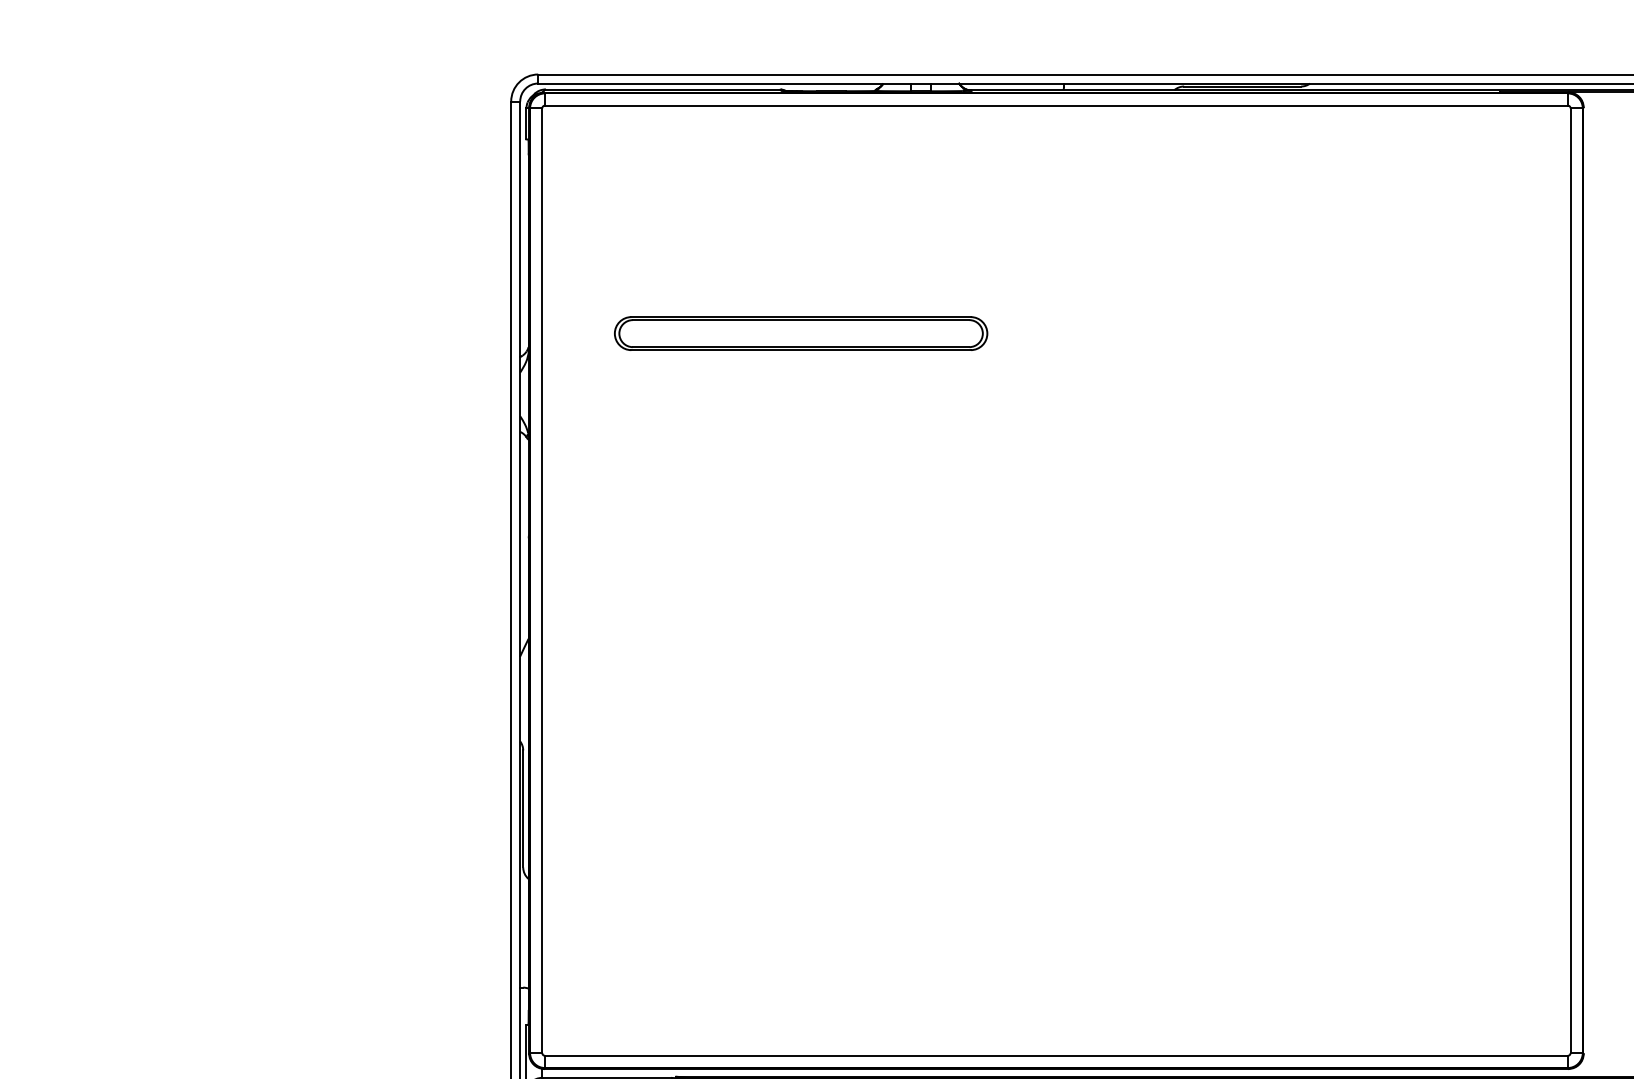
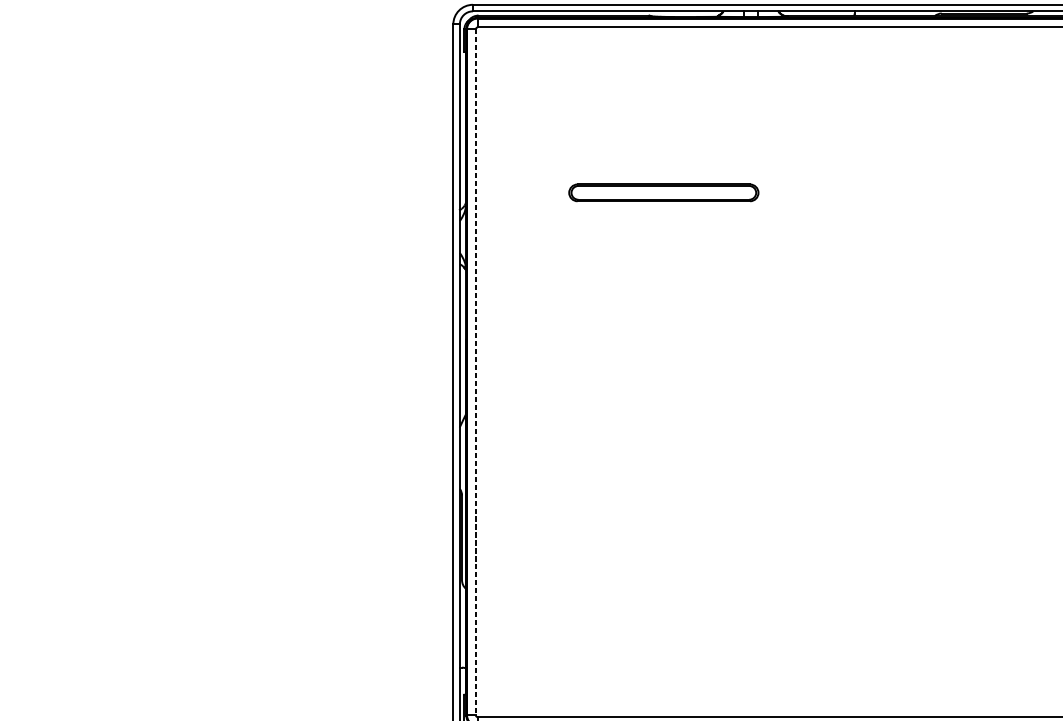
part: (801, 333) -> (664, 192), size x0.7
line: (542, 581) -> (476, 372), solid -> dashed

